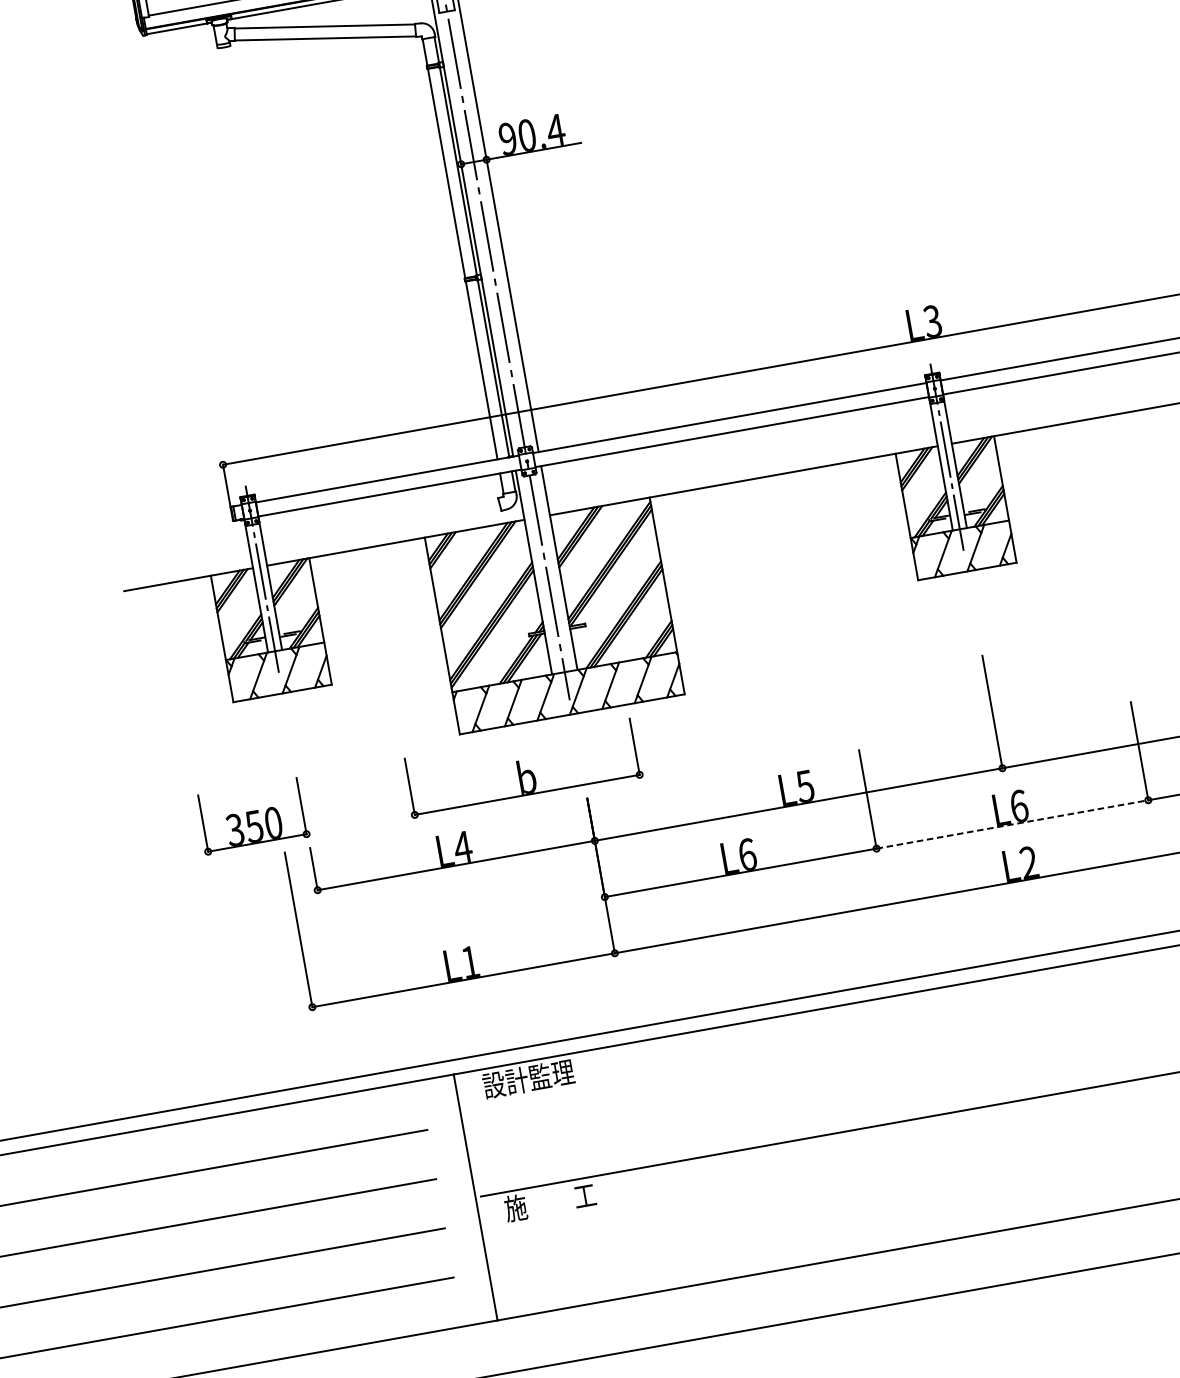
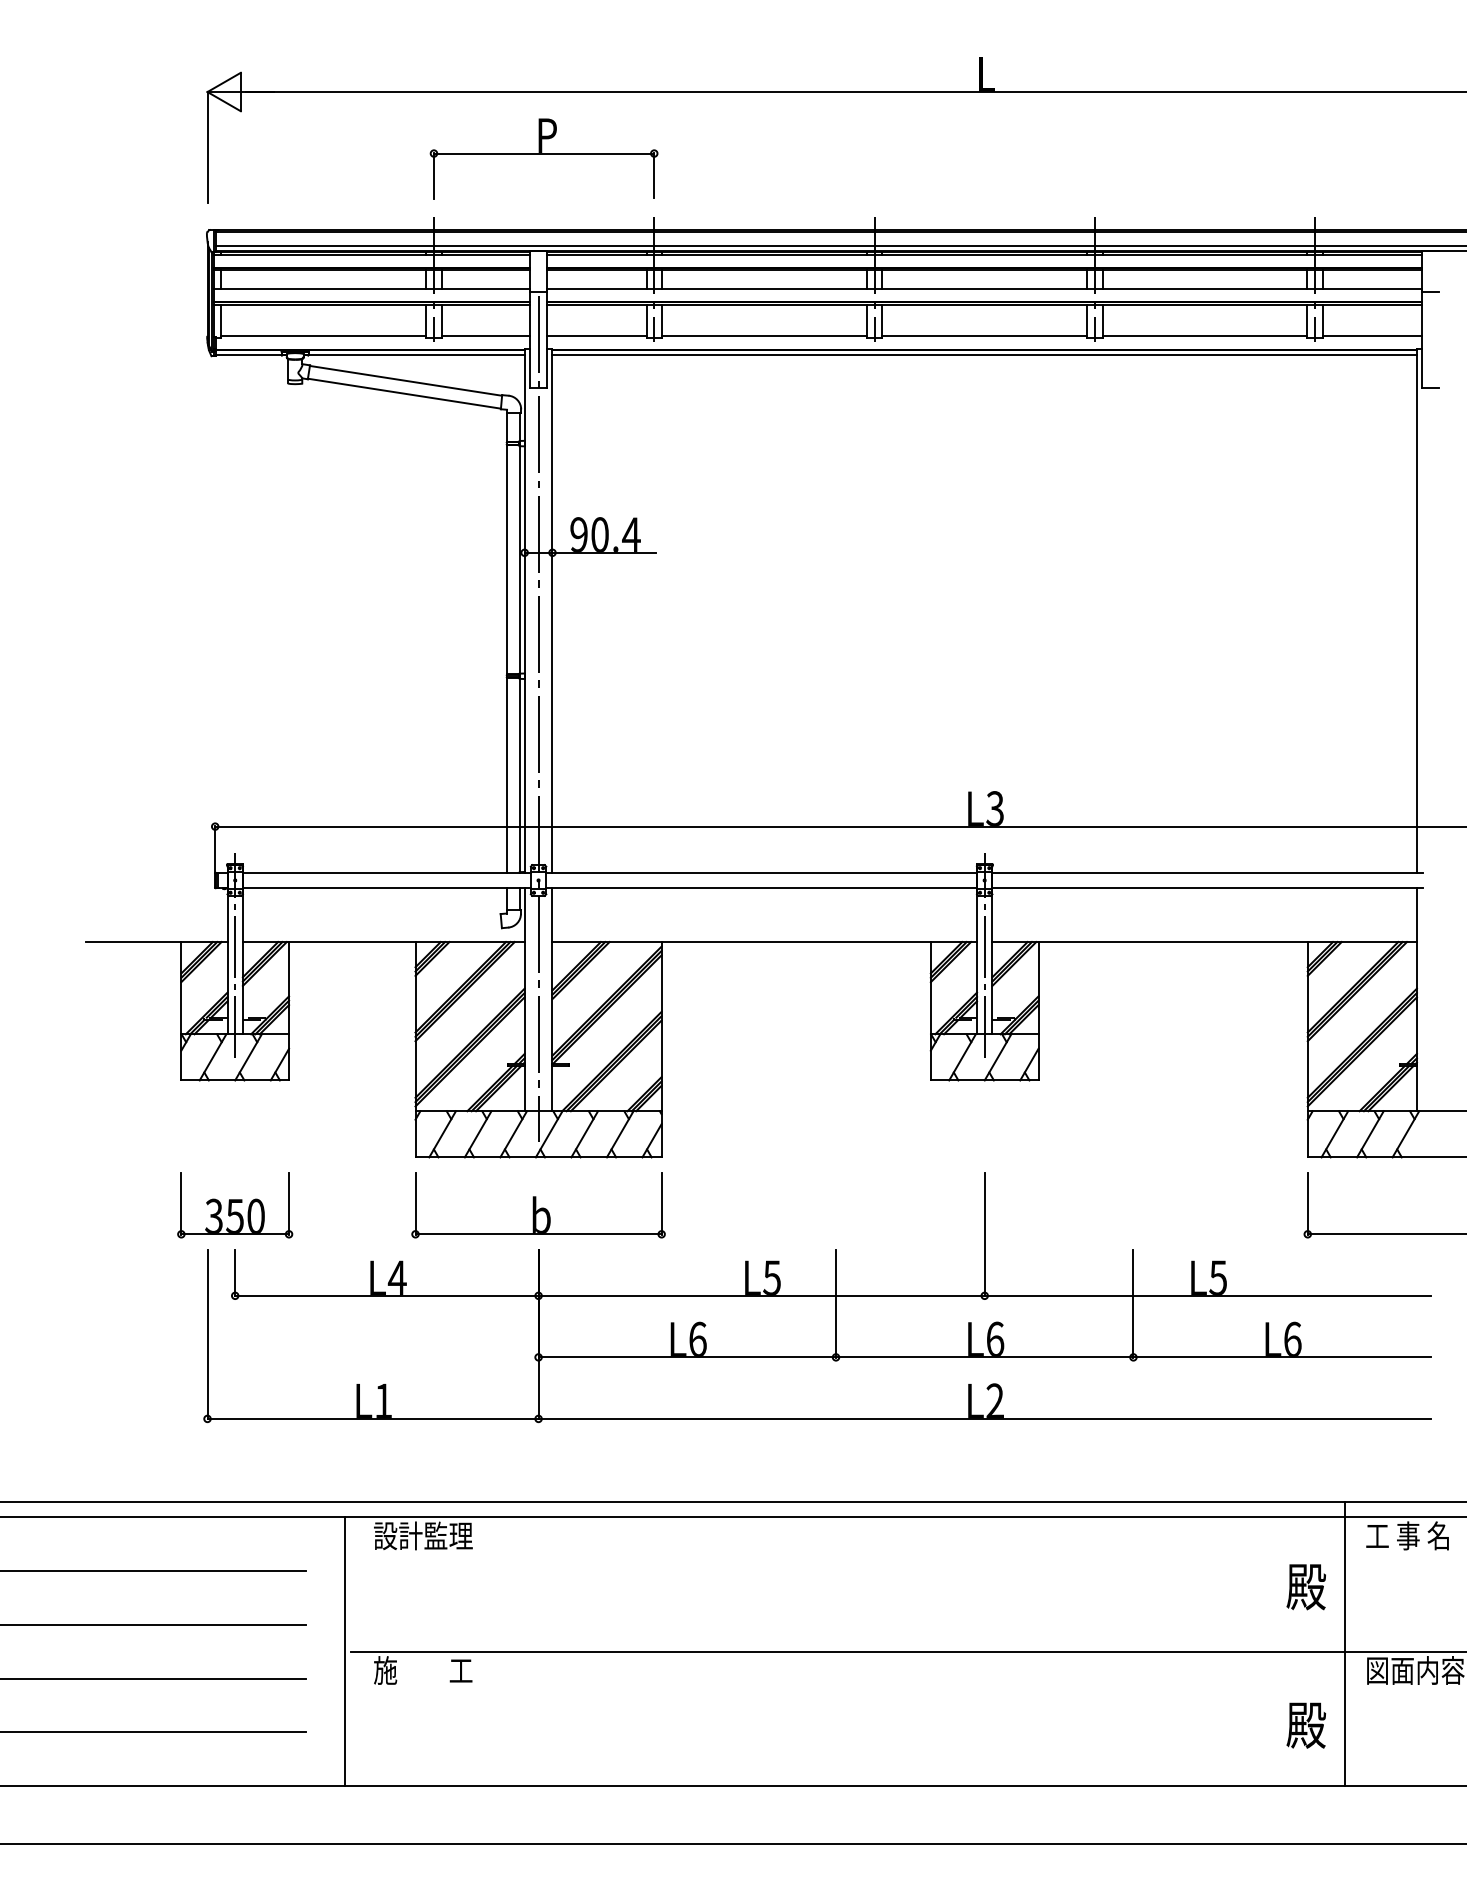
part: (522, 768) -> (538, 1205), moved
part: (252, 816) -> (235, 1205), moved
line: (1012, 824) -> (984, 1357), dashed -> solid

